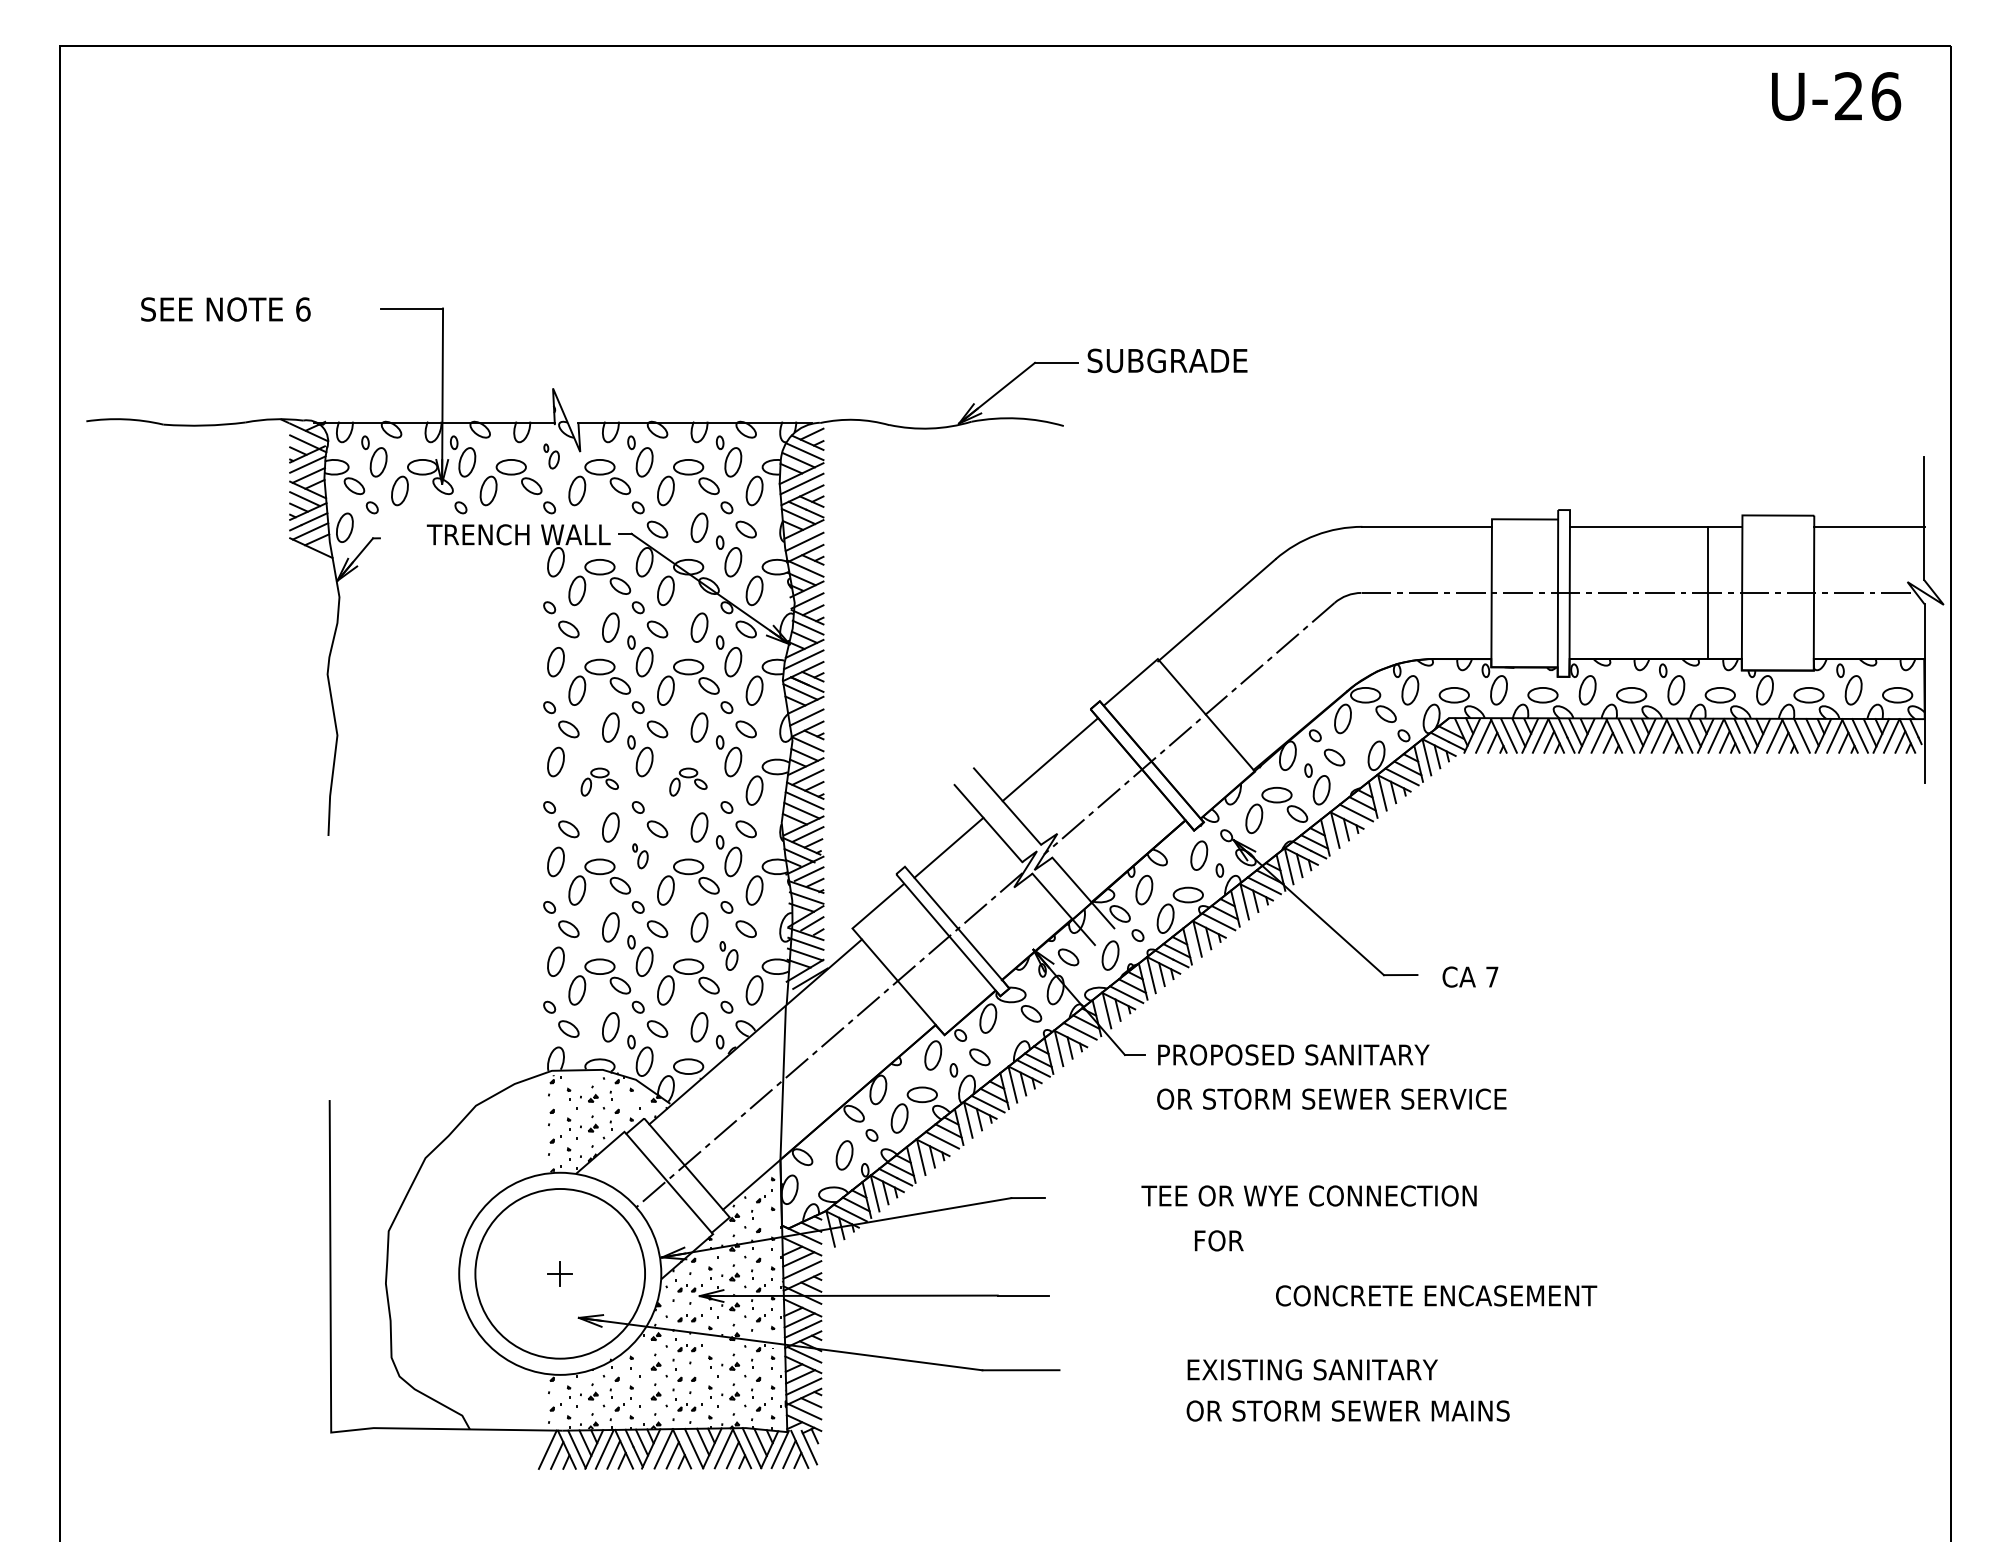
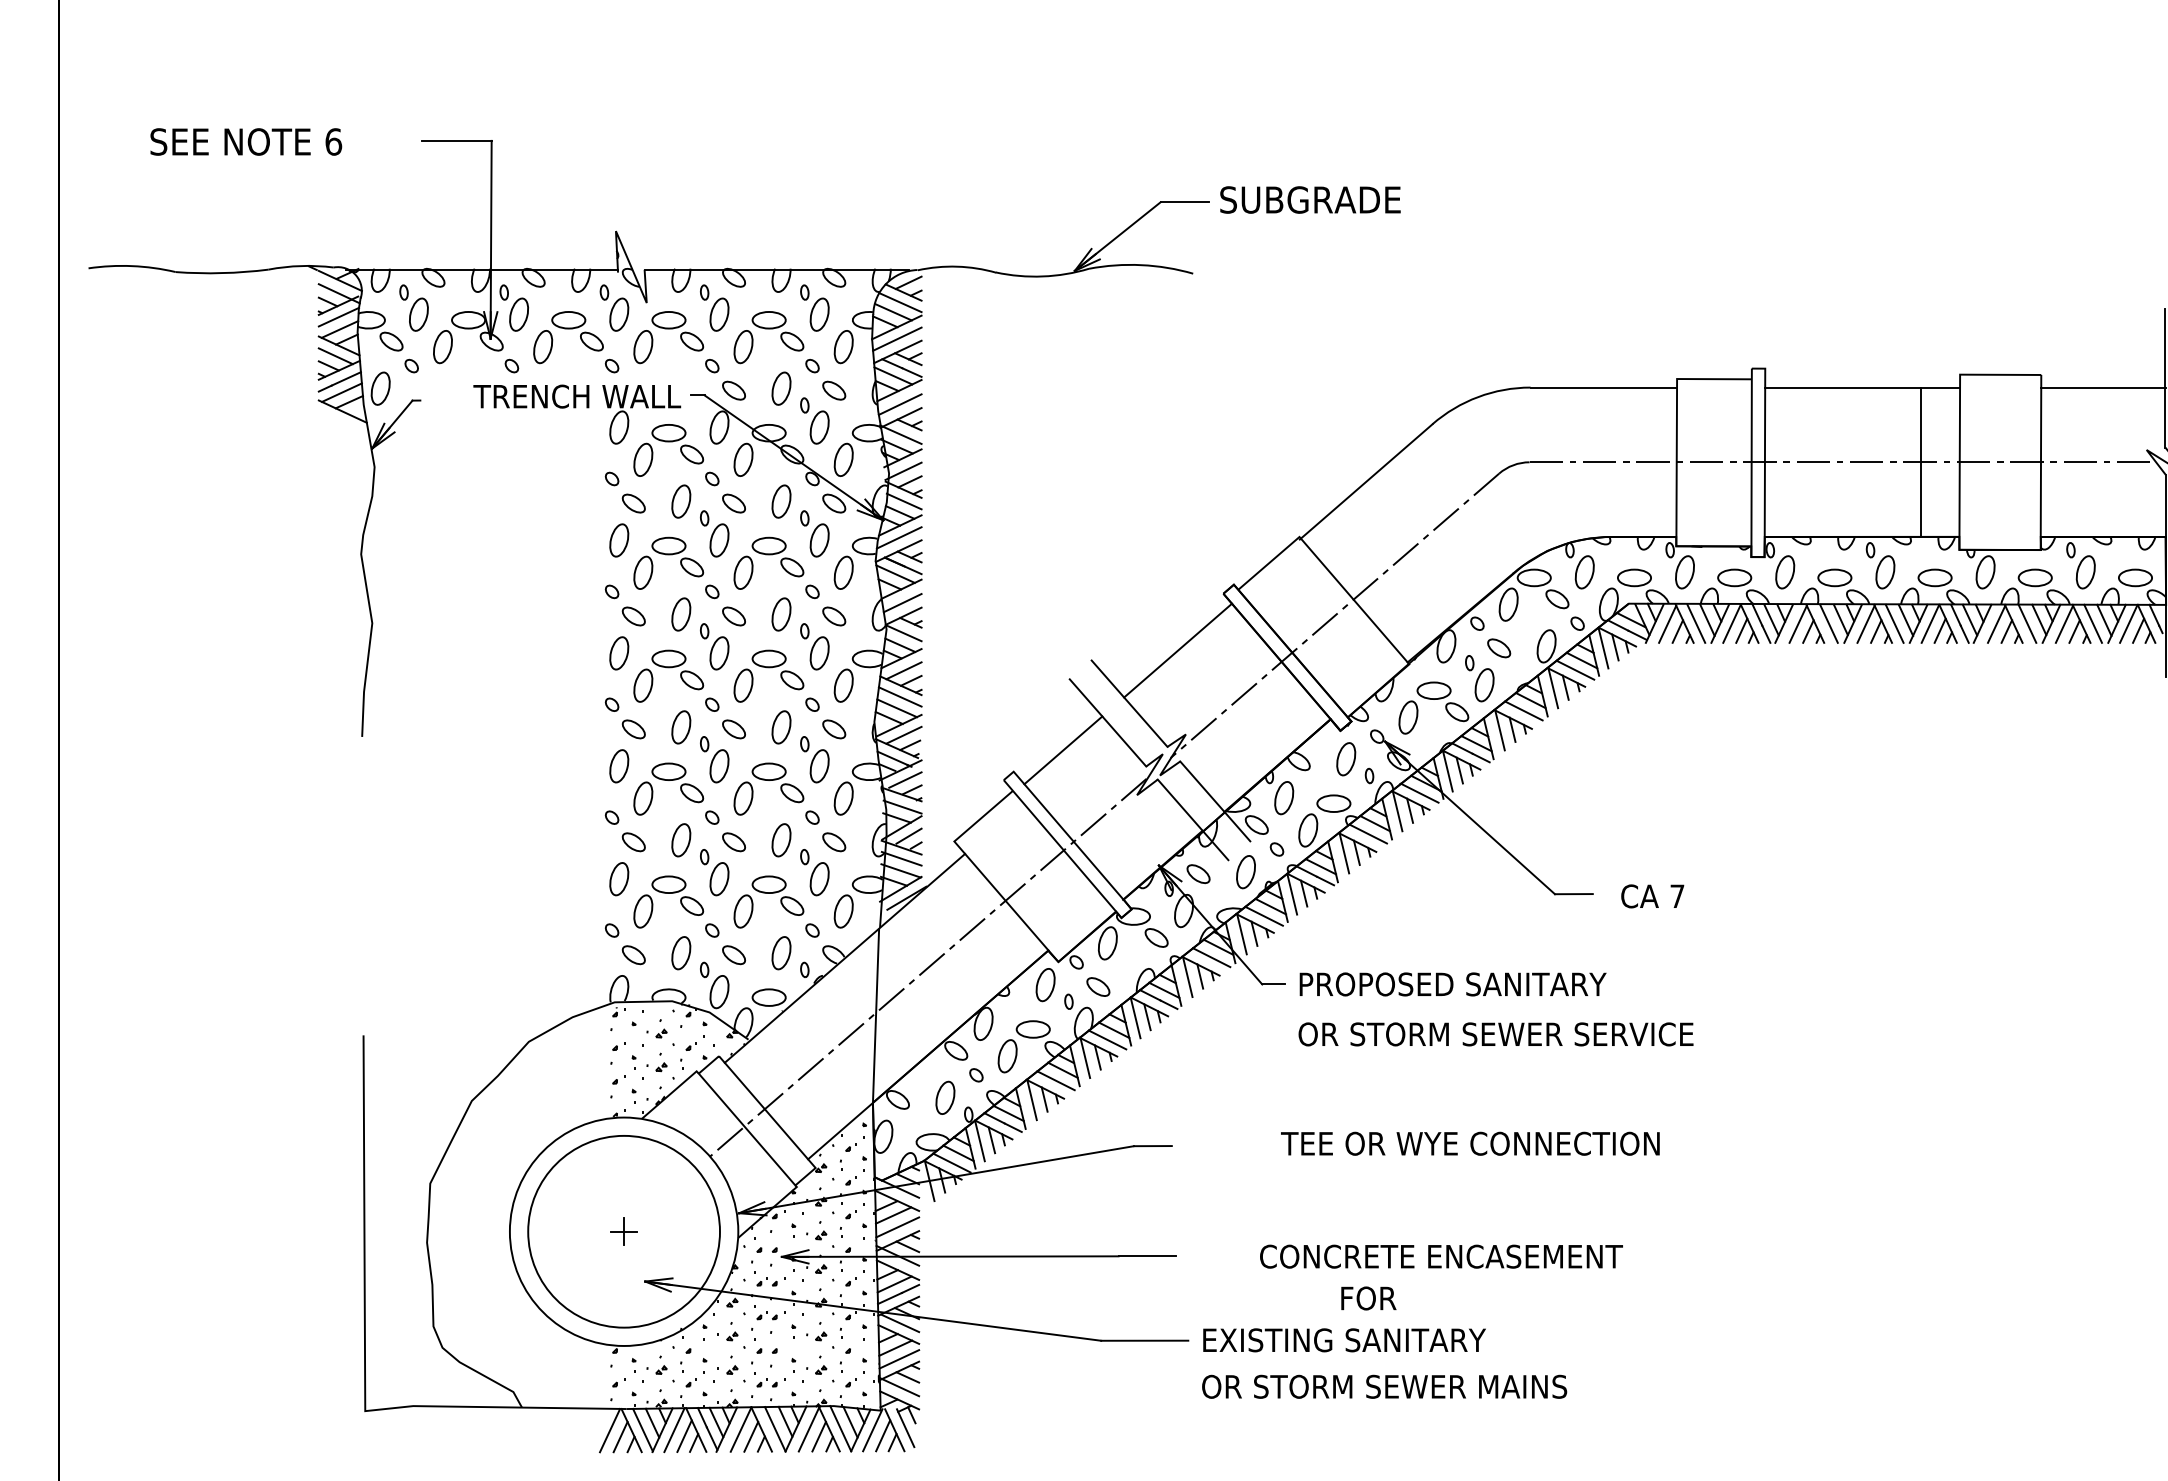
part: (551, 456) -> (614, 308), size x1.67
part: (599, 781) -> (668, 675), size x1.67
part: (688, 781) -> (769, 675), size x1.67
part: (640, 856) -> (714, 760), size x1.67
part: (728, 955) -> (814, 872), size x1.43
text: (1219, 1240) -> (1369, 1298), moved
text: (1436, 1295) -> (1441, 1256), moved
text: (1347, 1390) -> (1383, 1363), moved

